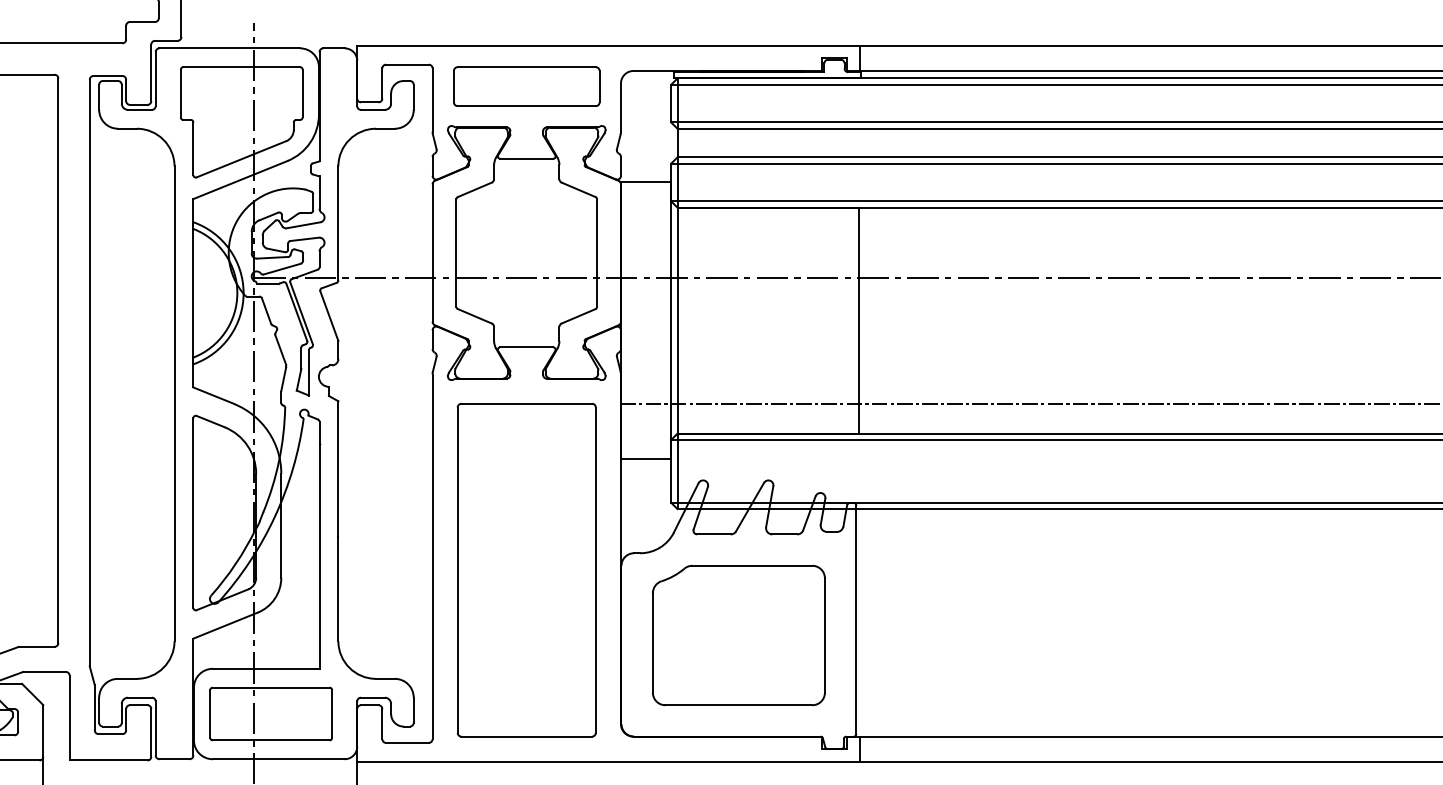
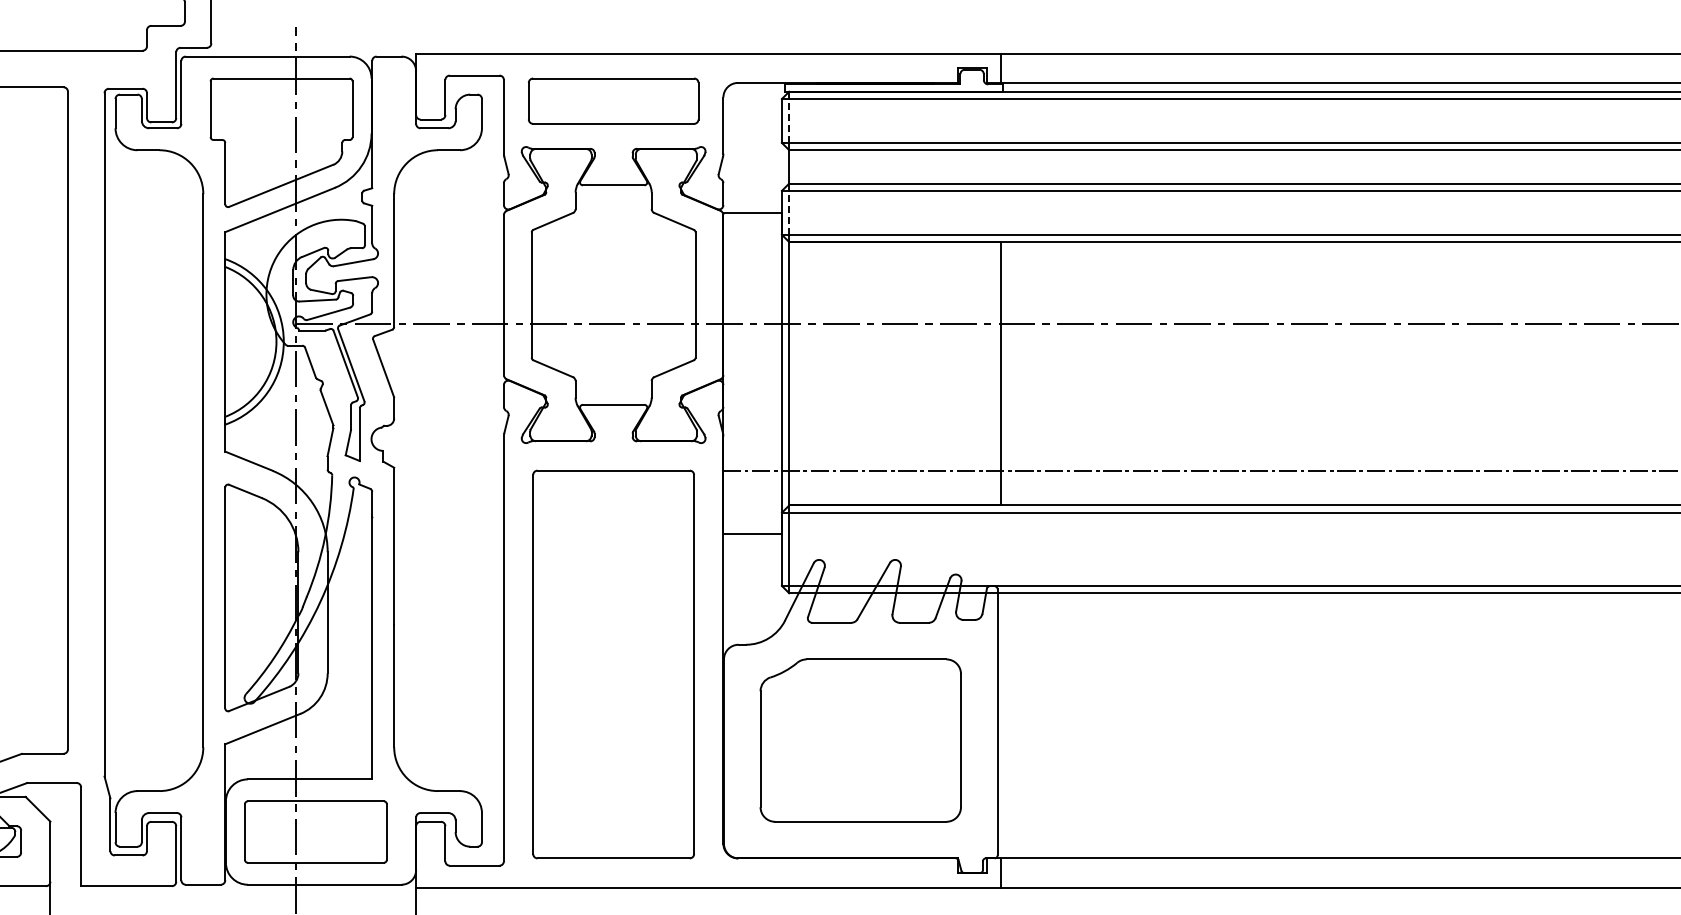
line: (677, 103) -> (789, 120), solid -> dashed
line: (677, 182) -> (789, 212), solid -> dashed

